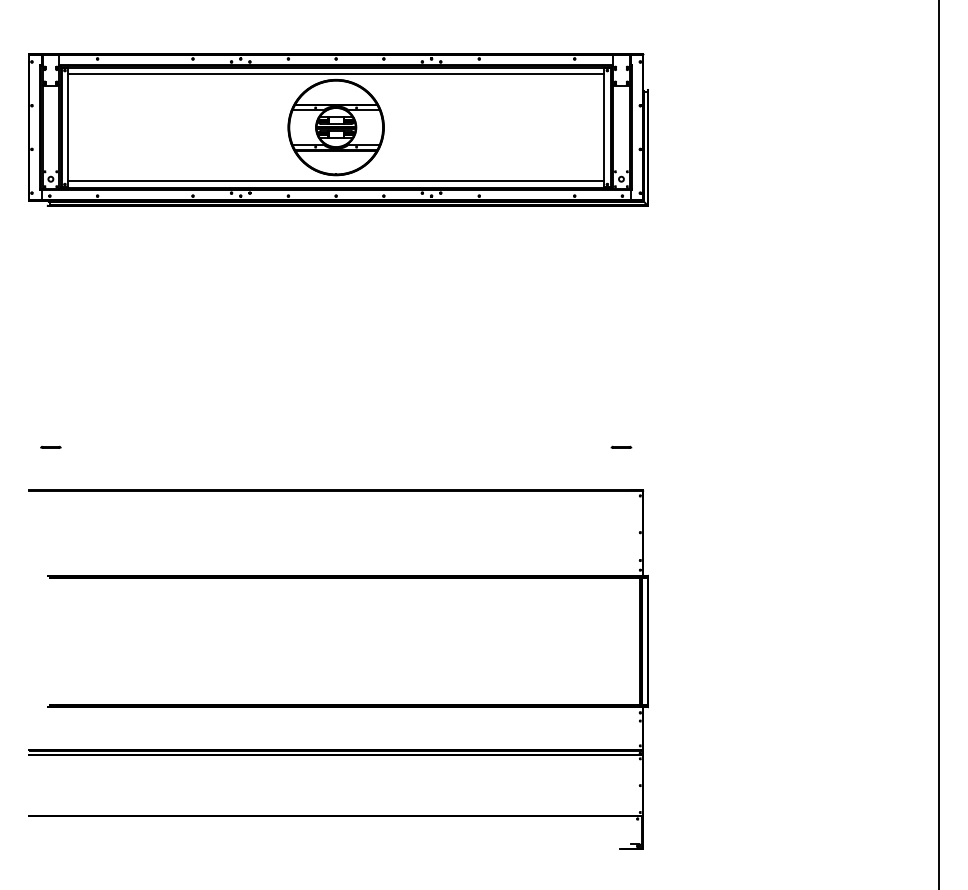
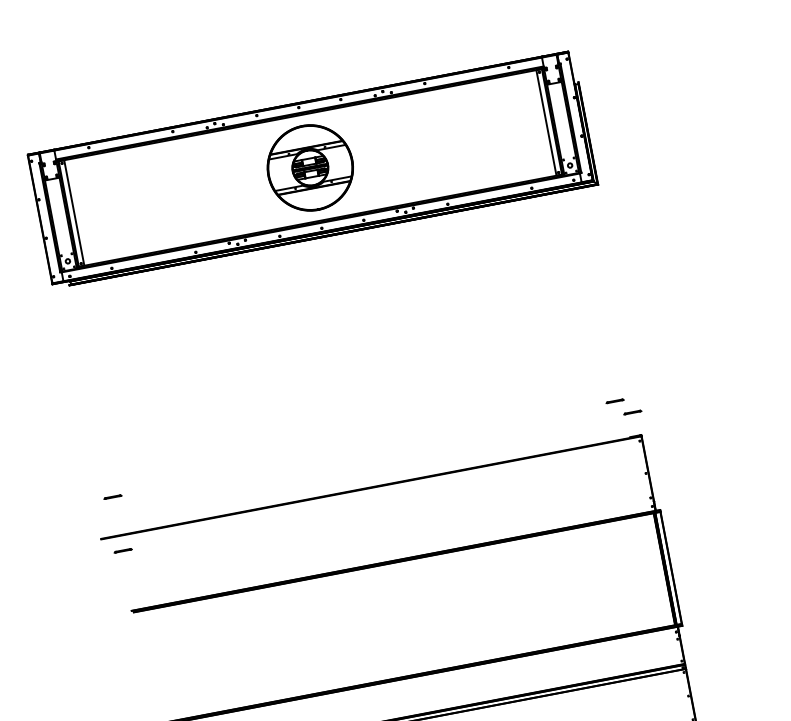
line: (335, 73) -> (300, 120), removed
line: (335, 181) -> (318, 215), removed
line: (638, 462) -> (632, 411), added
line: (50, 507) -> (122, 550), added

